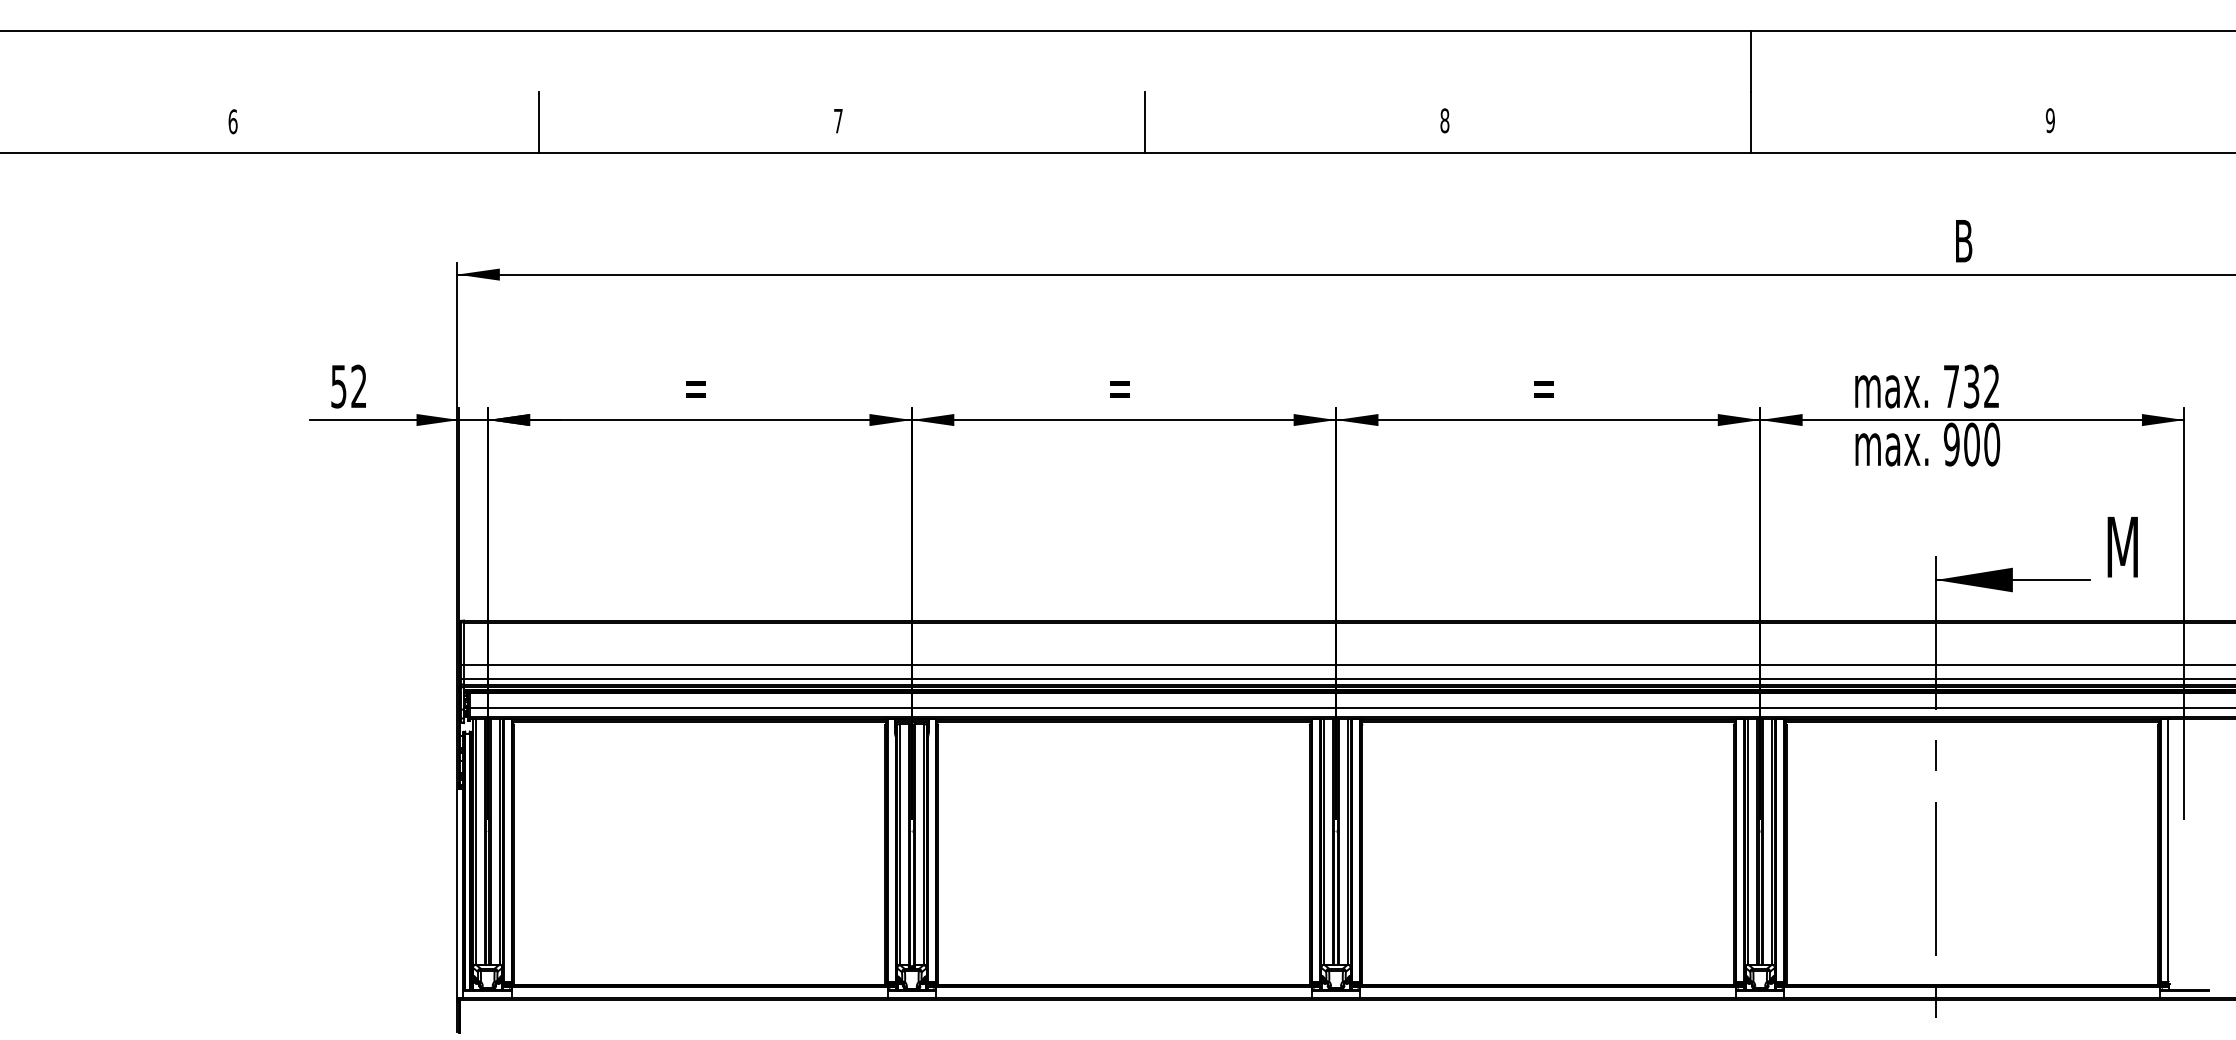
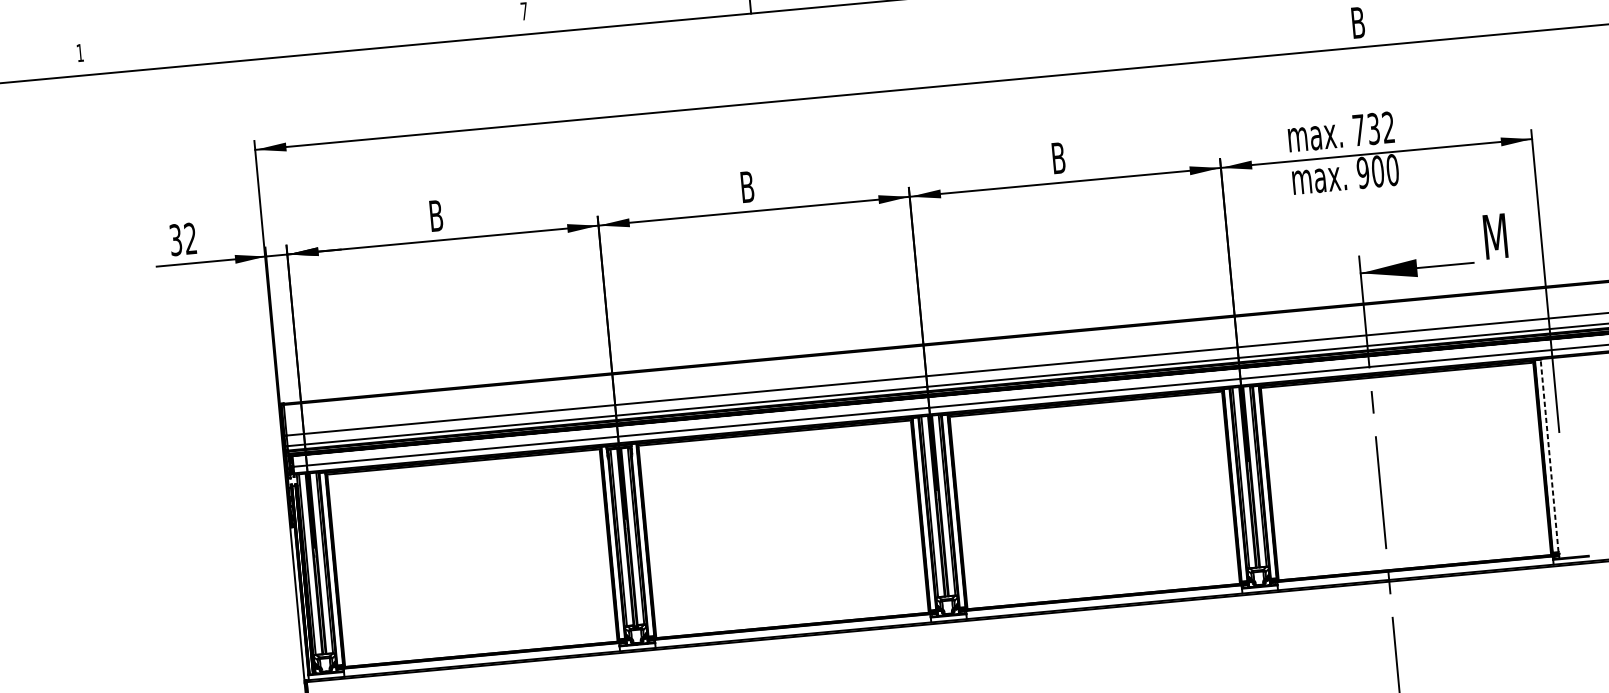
text: (232, 121) -> (79, 52), 6 -> 1
line: (538, 122) -> (304, 32), removed
text: (338, 385) -> (175, 239), 52 -> 32
text: (695, 386) -> (437, 215), = -> B
text: (1119, 386) -> (748, 186), = -> B
text: (1543, 386) -> (1059, 158), = -> B
line: (2168, 850) -> (1549, 455), solid -> dashed

